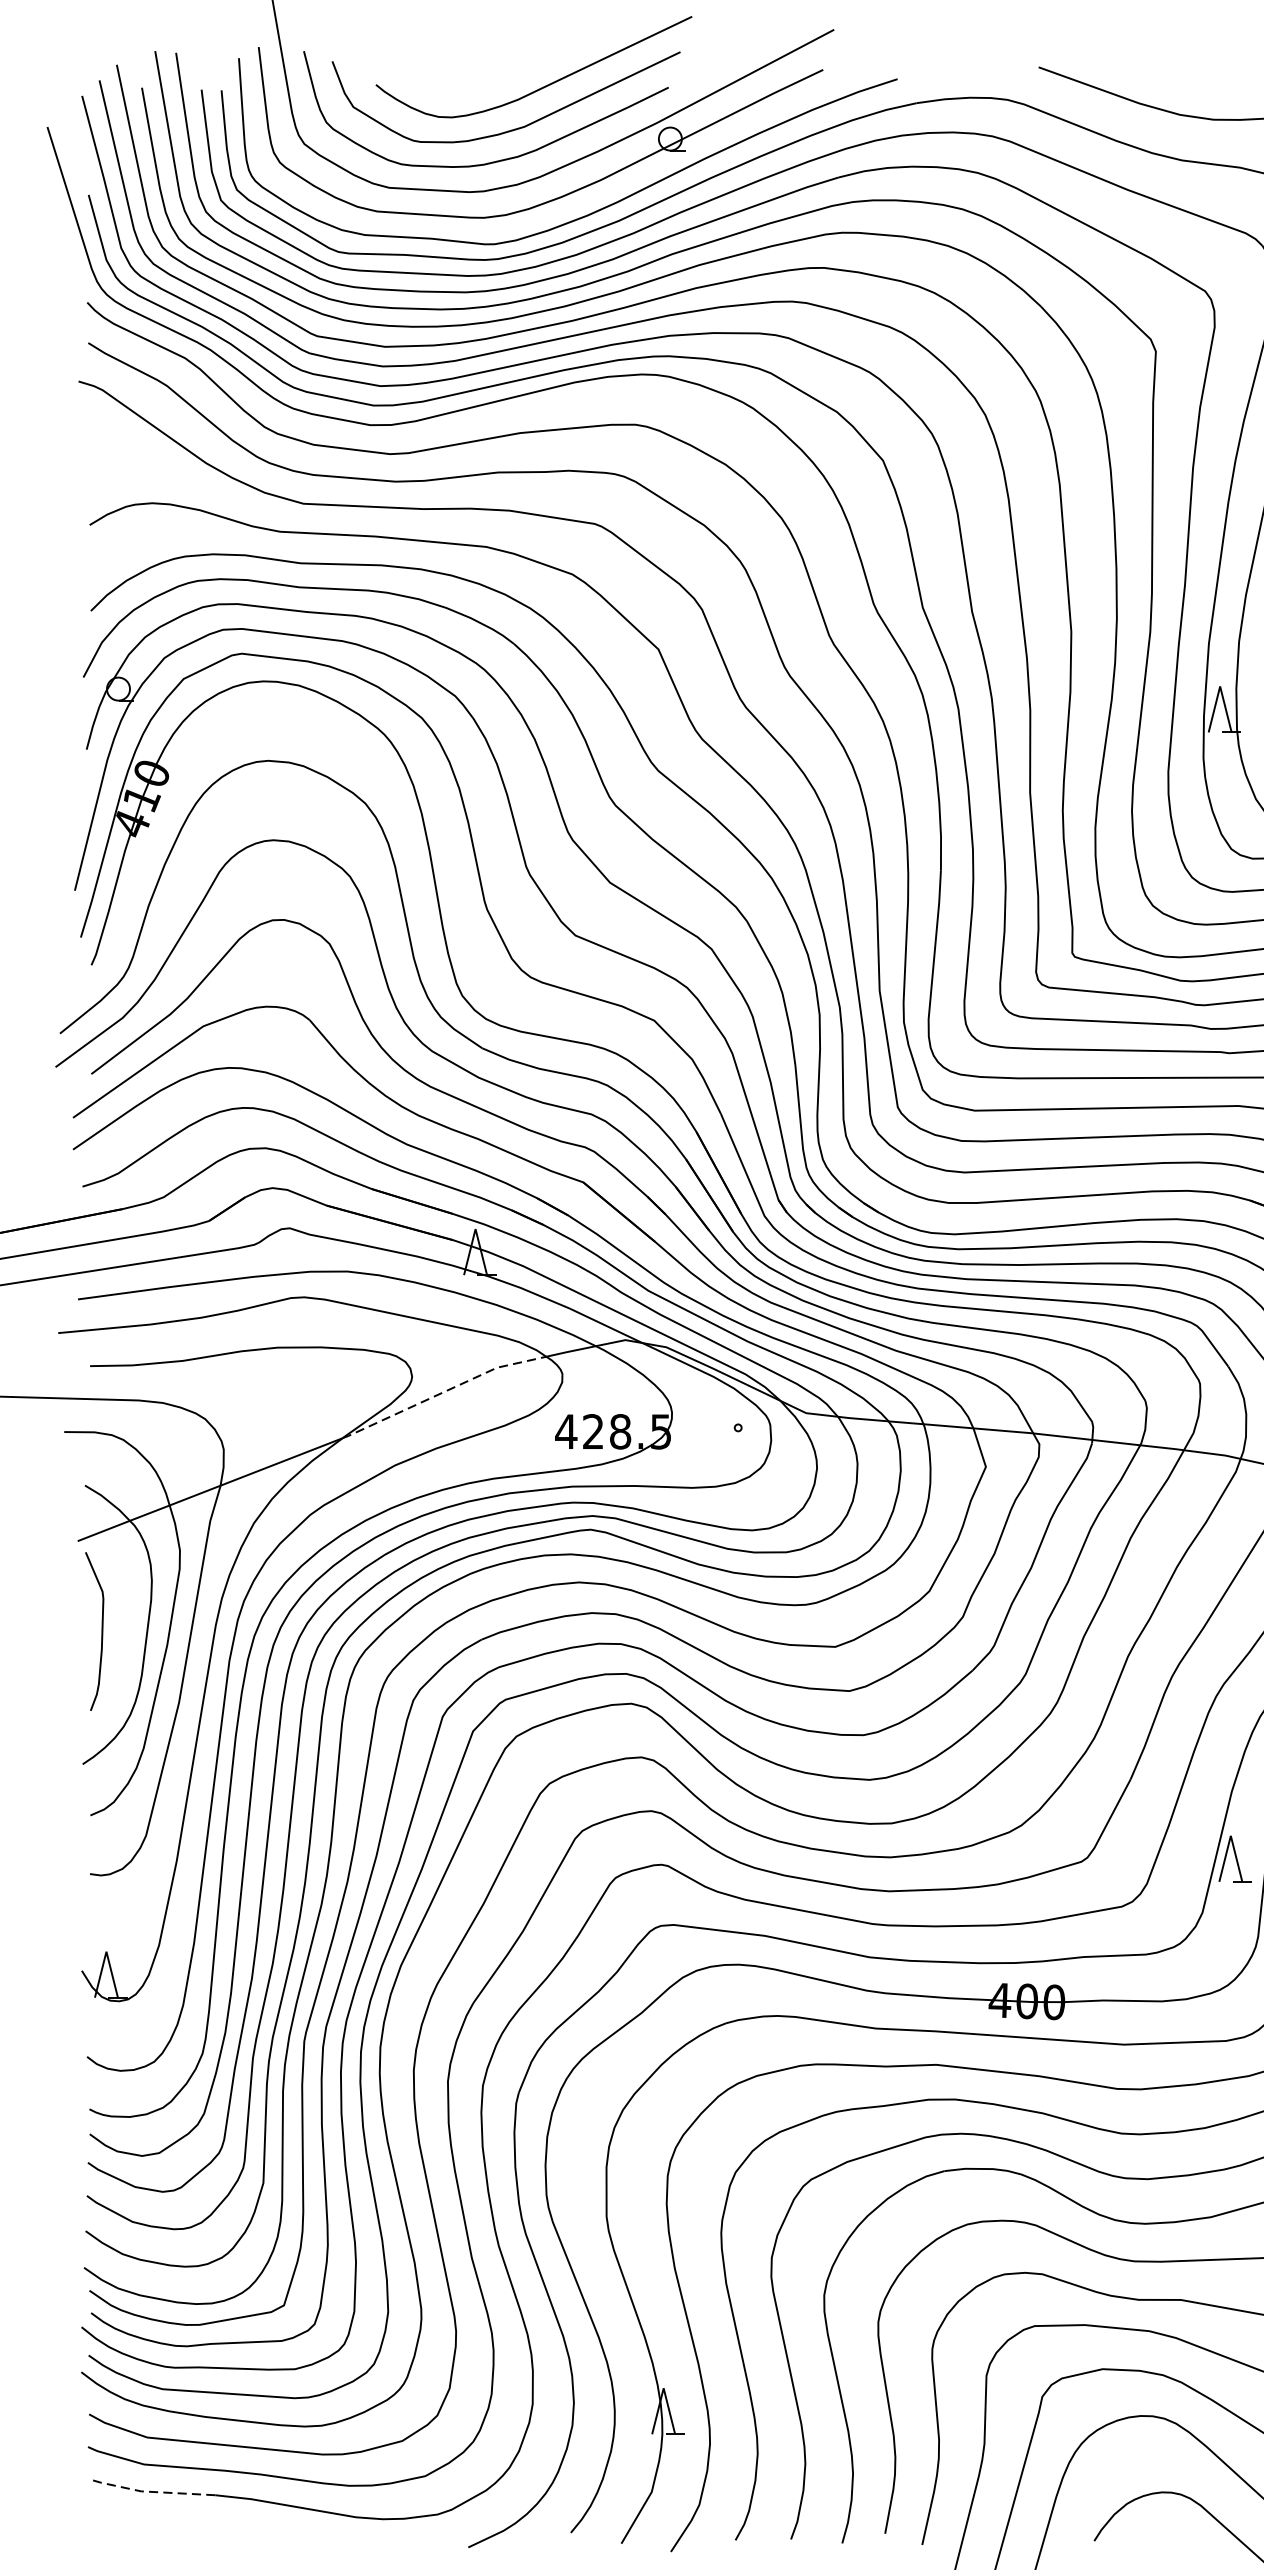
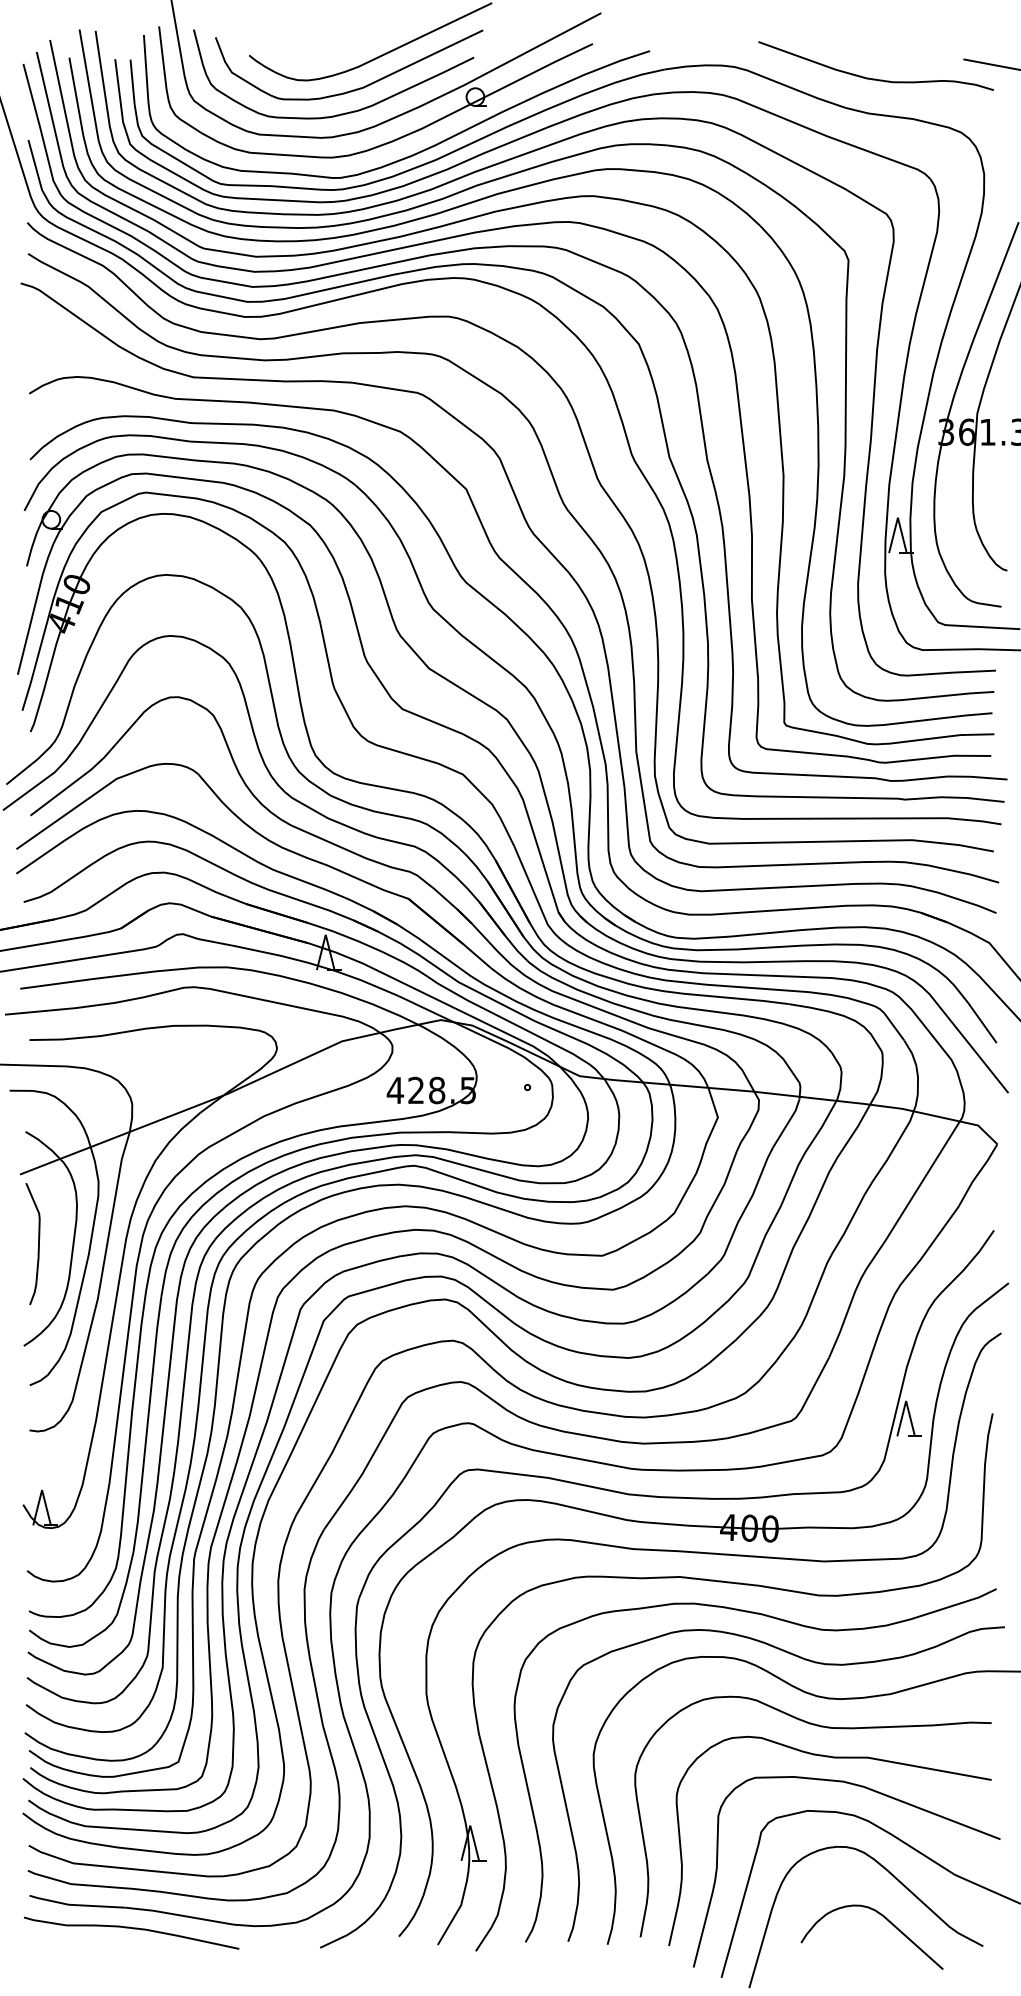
line: (442, 1392) -> (300, 1060), dashed -> solid
line: (149, 2492) -> (75, 1905), dashed -> solid
curve: (225, 2523) -> (133, 1929), added

